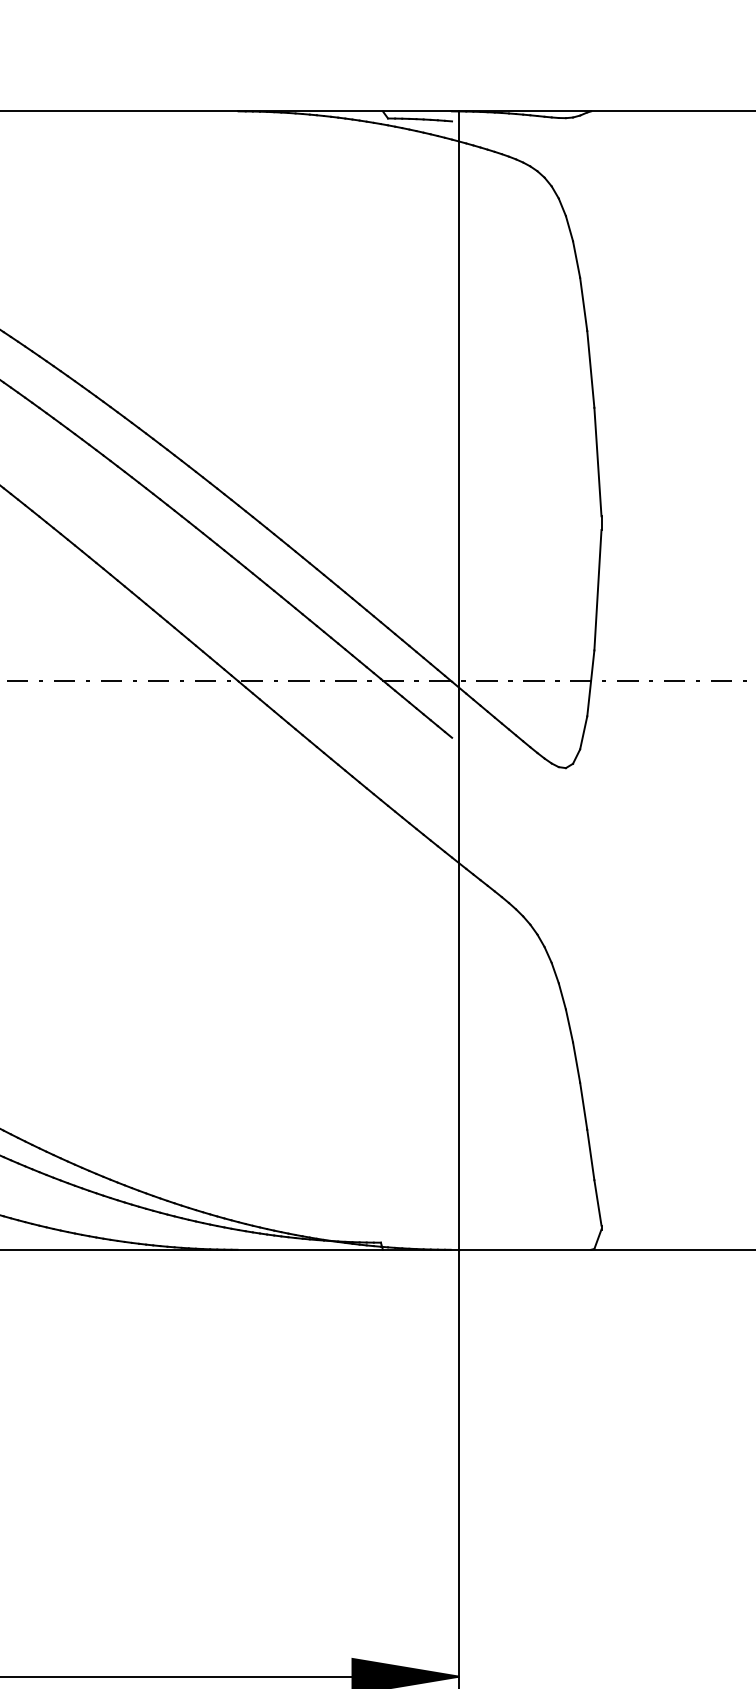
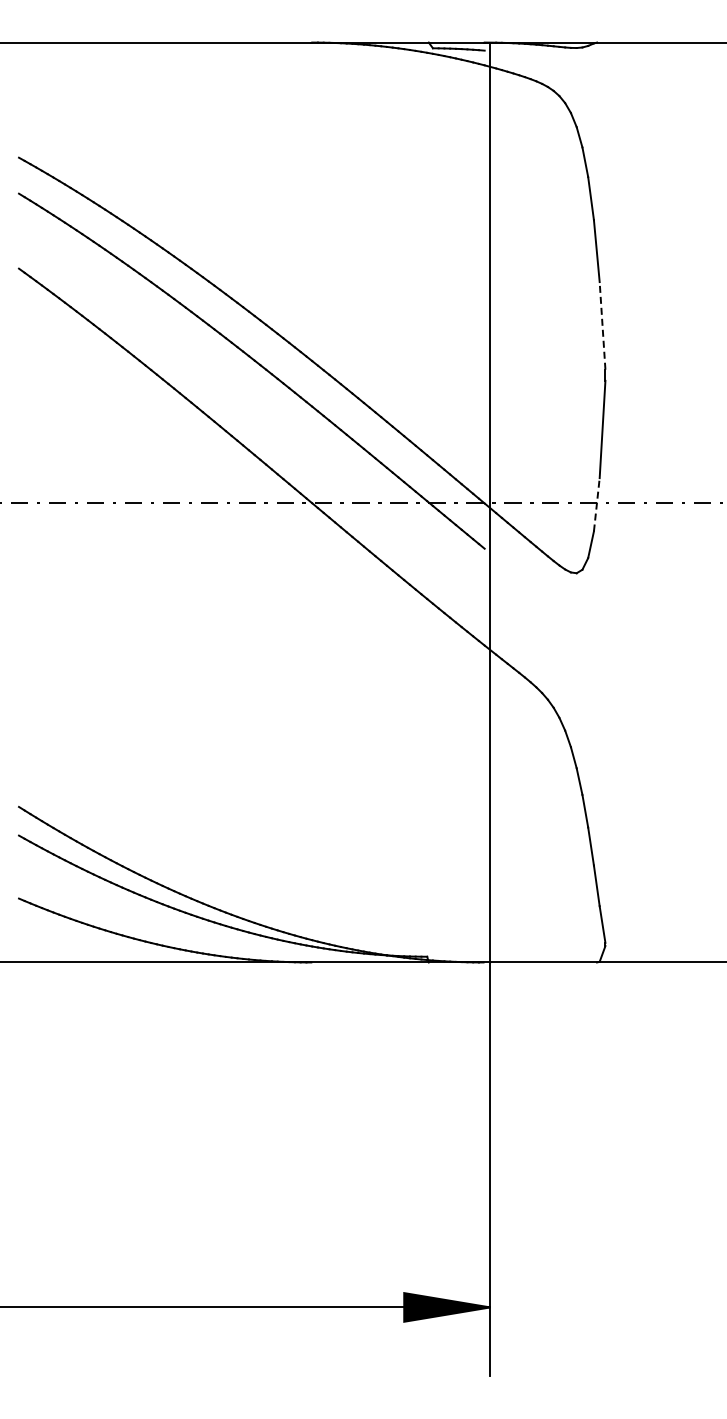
line: (597, 461) -> (602, 325), solid -> dashed
line: (590, 683) -> (596, 504), solid -> dashed

